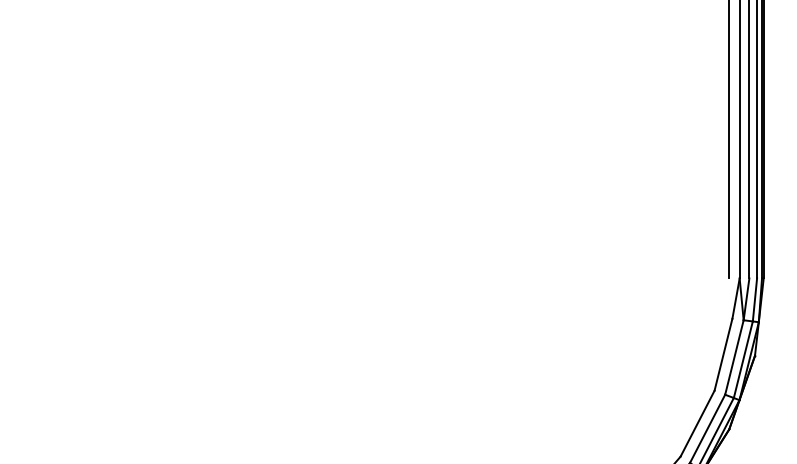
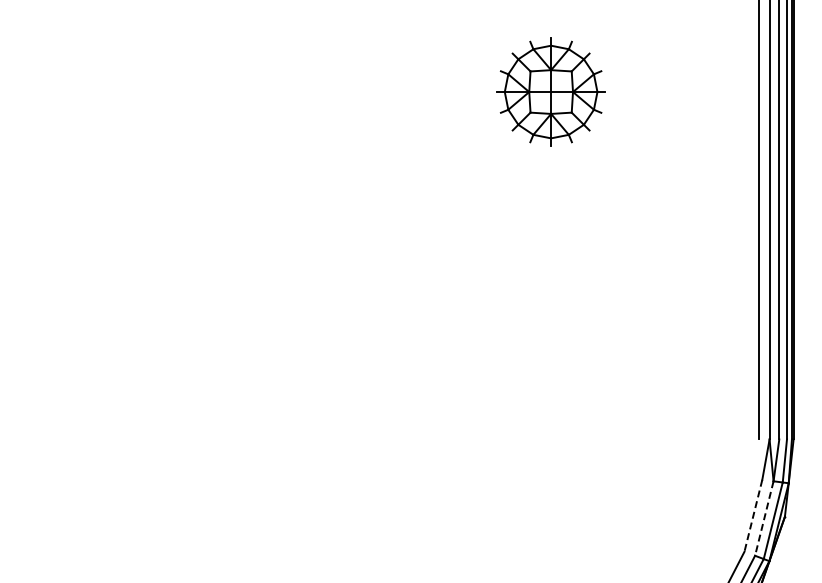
line: (723, 355) -> (753, 516), solid -> dashed
line: (734, 358) -> (764, 519), solid -> dashed

